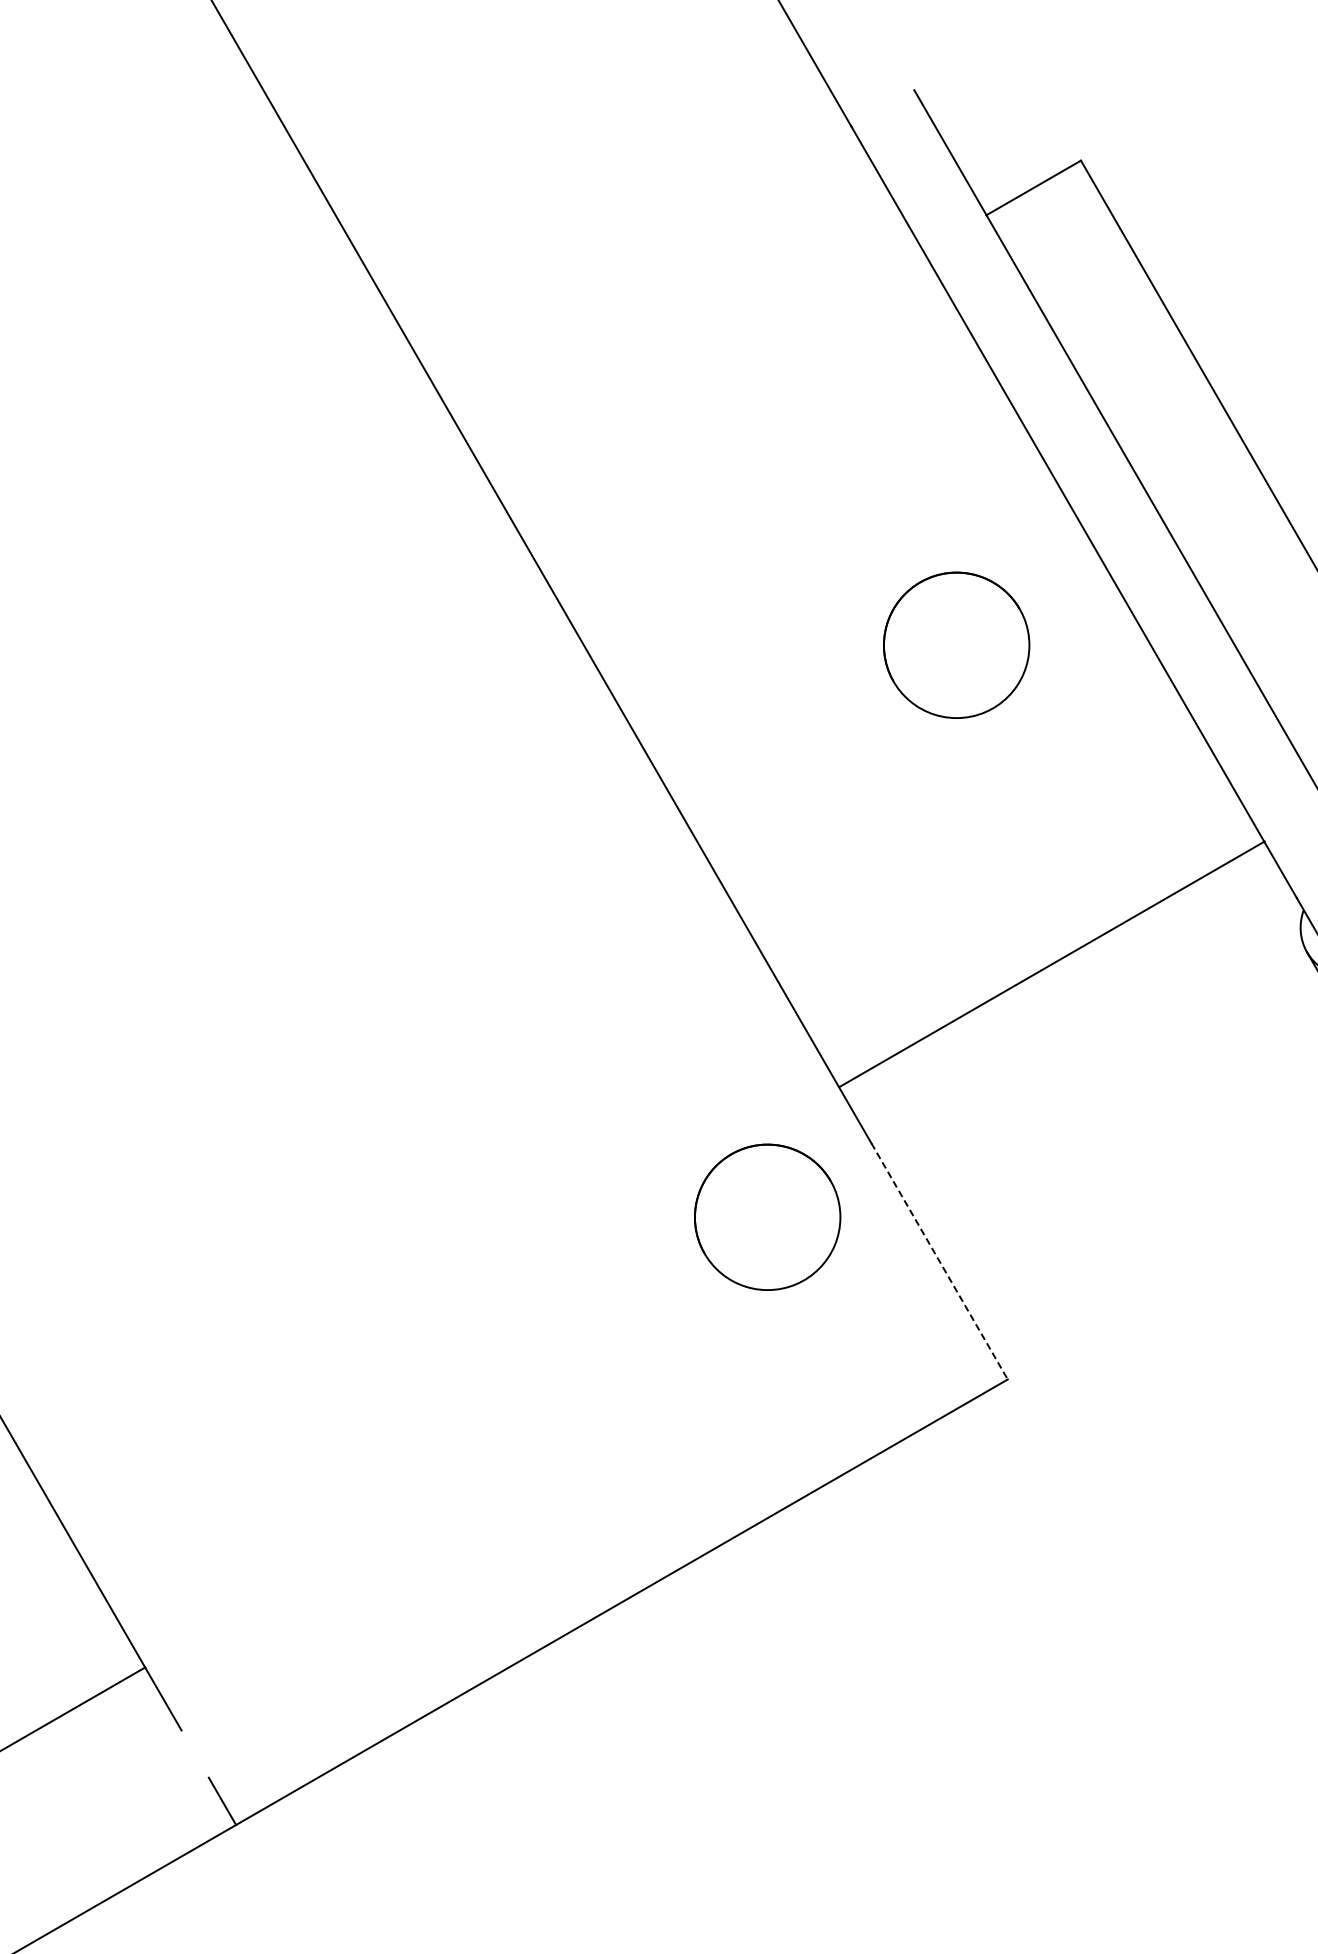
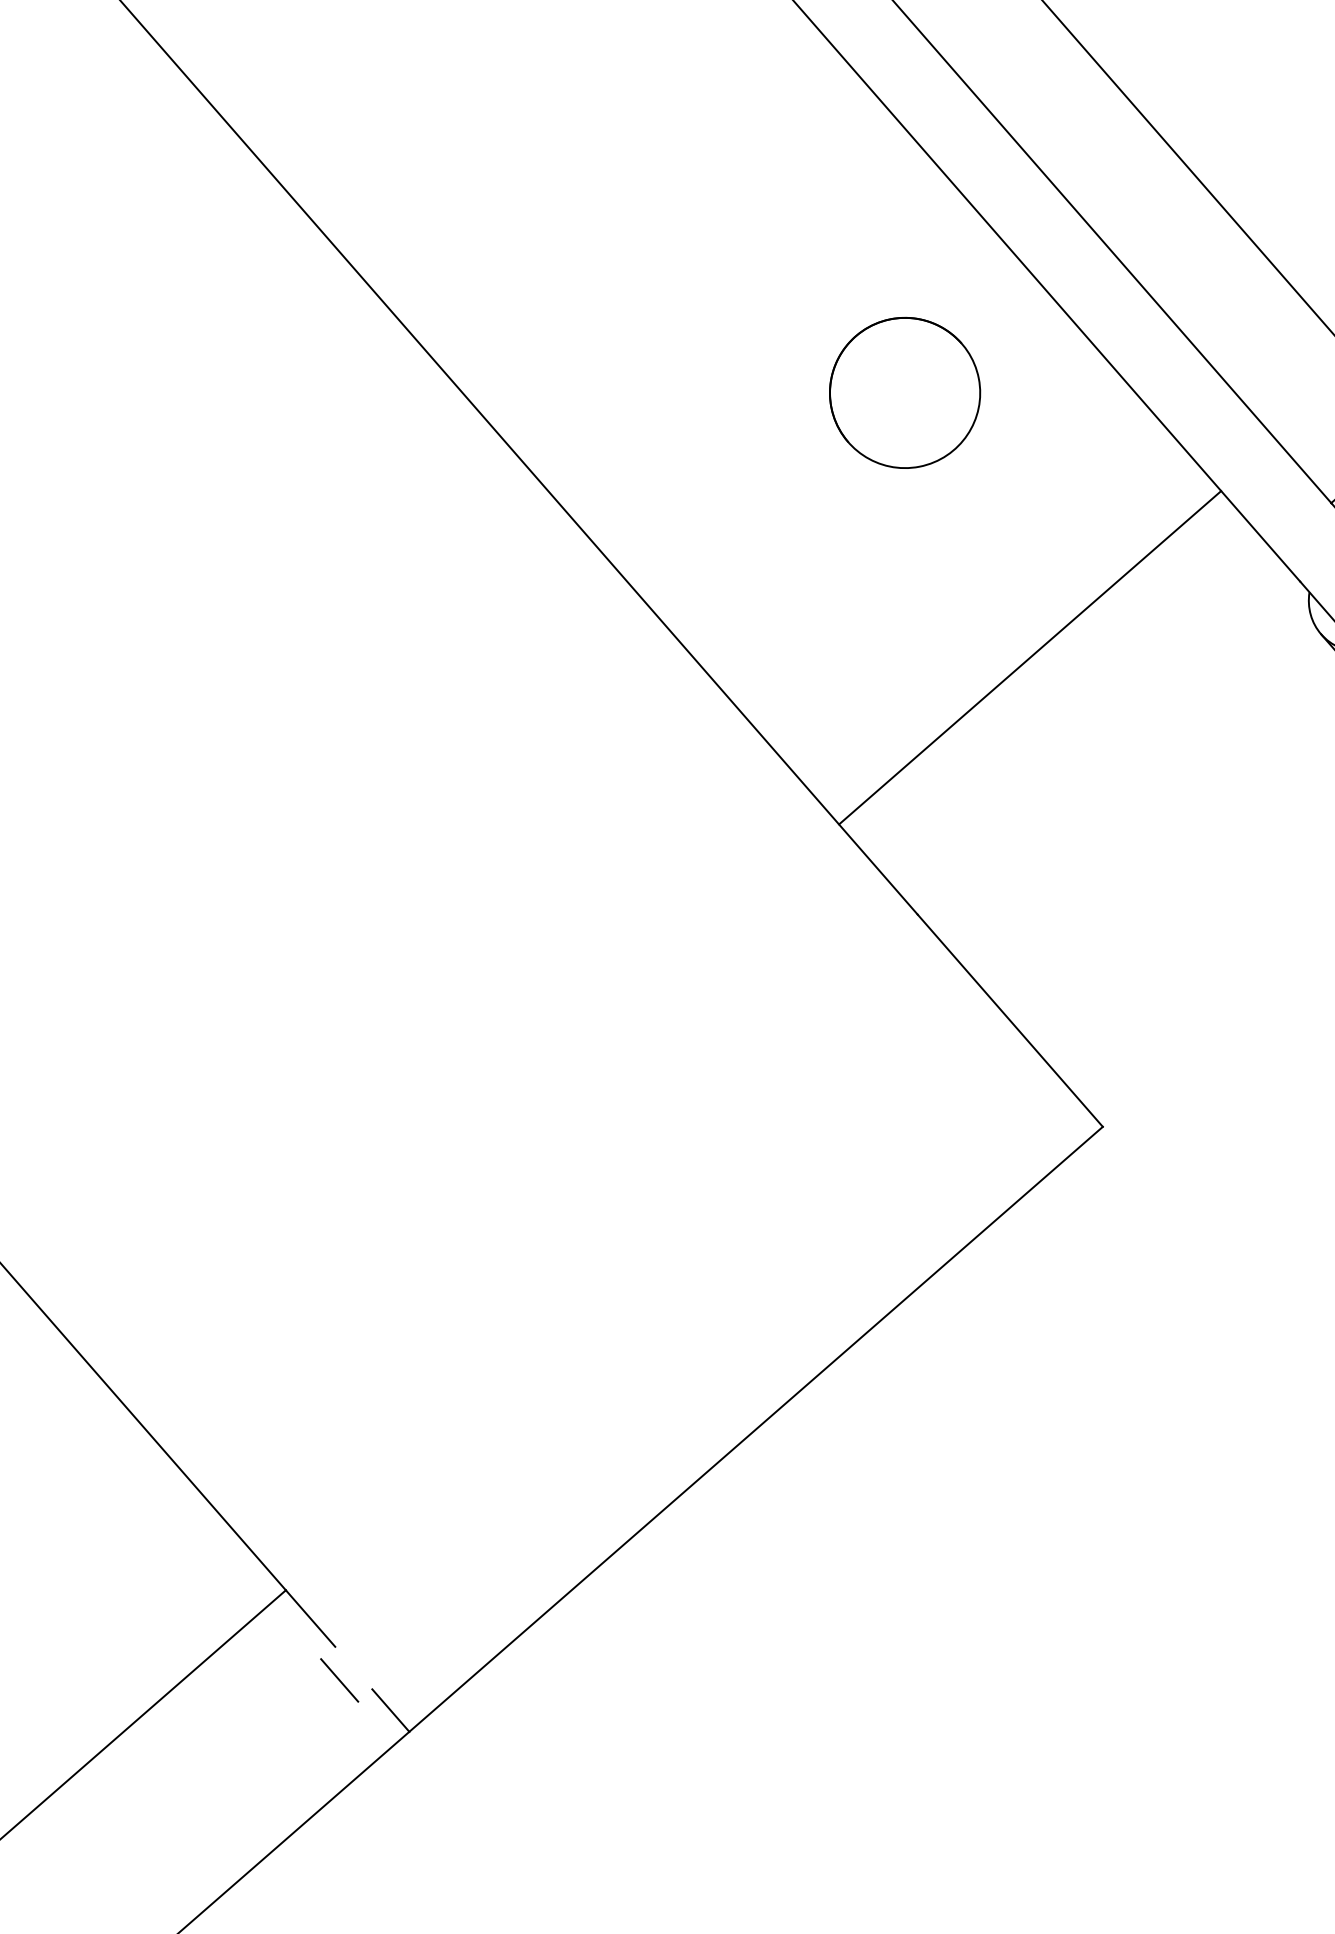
line: (1051, 963) -> (1029, 657), moved
circle: (767, 1216) -> (826, 1009), removed
line: (939, 1261) -> (1010, 1020), dashed -> solid
line: (179, 1762) -> (339, 1679), added

